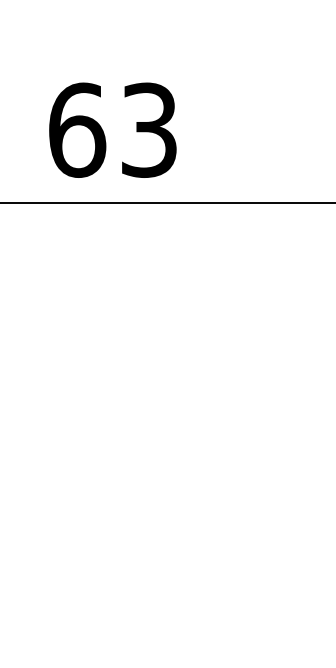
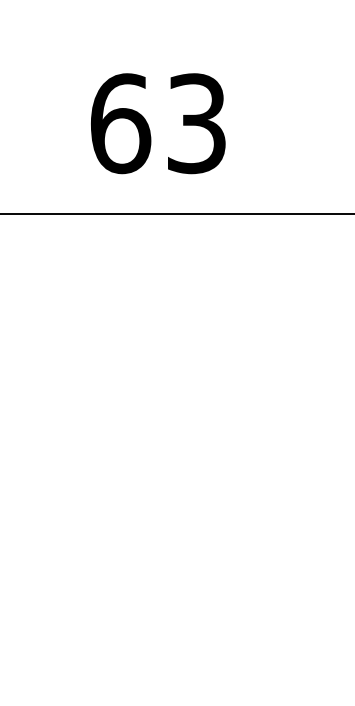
text: (113, 130) -> (158, 123), moved

